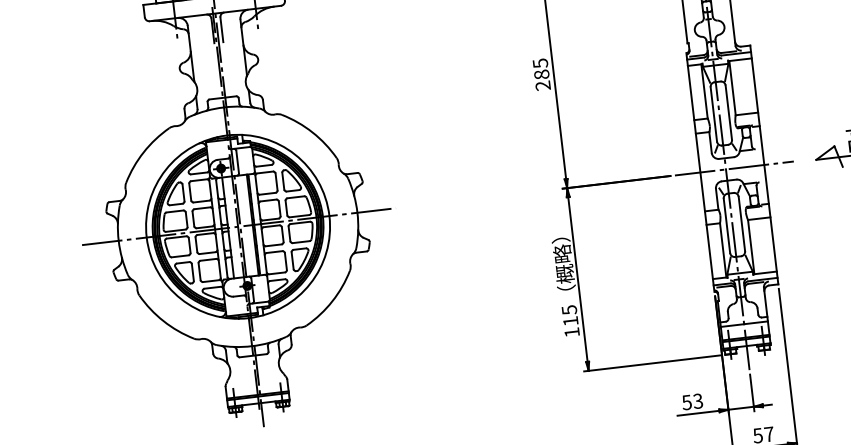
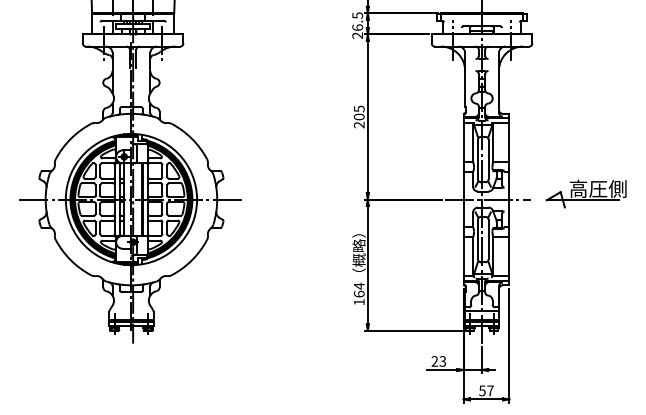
text: (541, 73) -> (359, 116), 285 -> 205
text: (568, 314) -> (358, 289), 115 -> 164
text: (686, 402) -> (434, 361), 53 -> 23

